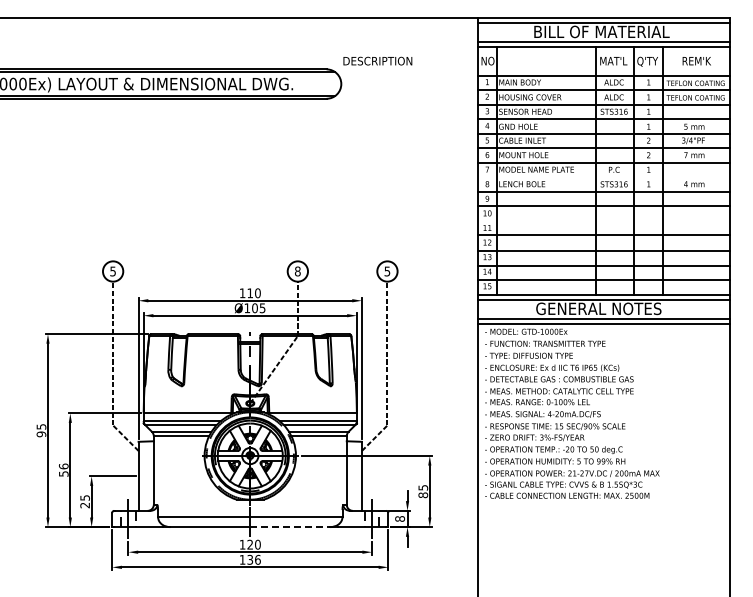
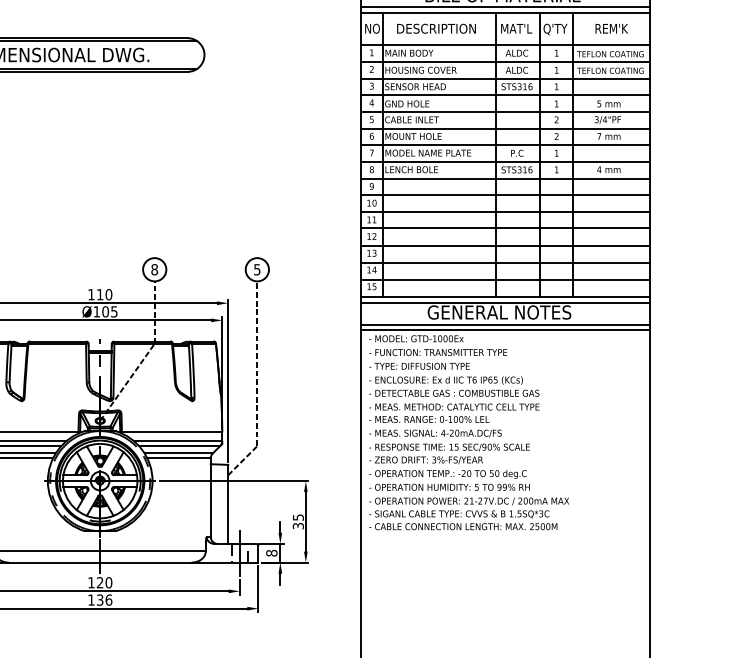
text: (377, 60) -> (436, 28), moved
line: (603, 177) -> (504, 162), added
line: (603, 220) -> (504, 211), added
text: (423, 495) -> (298, 526), 85 -> 35
line: (290, 527) -> (146, 563), dashed -> solid

